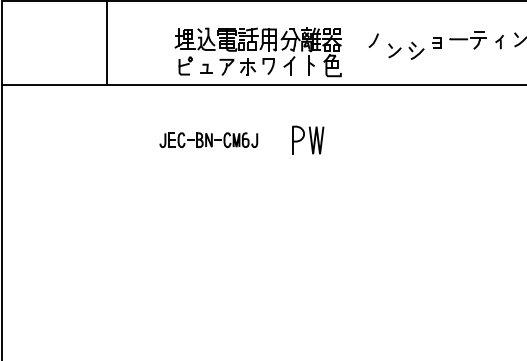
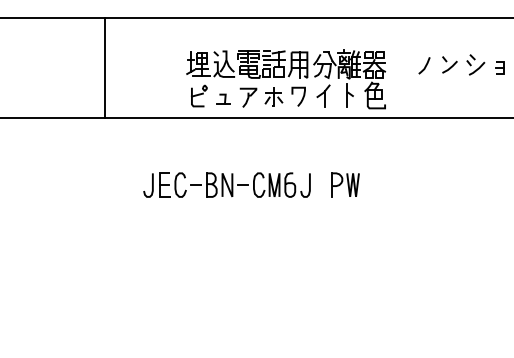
part: (406, 50) -> (463, 64), moved
part: (208, 139) -> (226, 184), size x1.43
part: (307, 139) -> (345, 184), size x0.71

